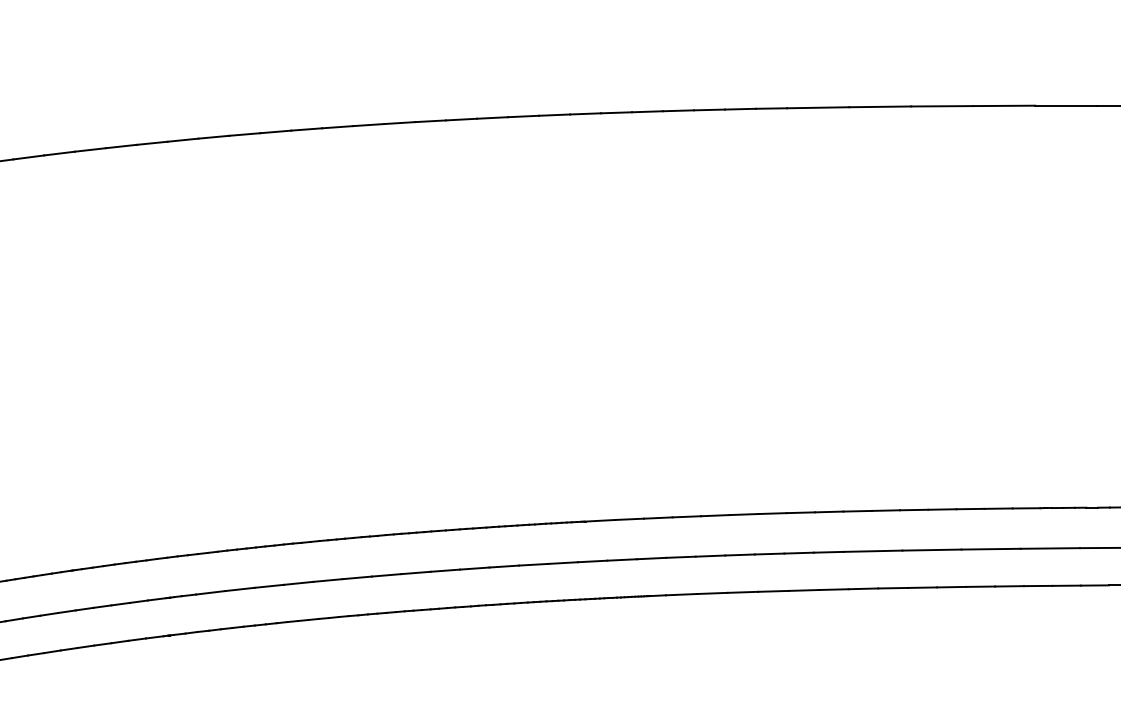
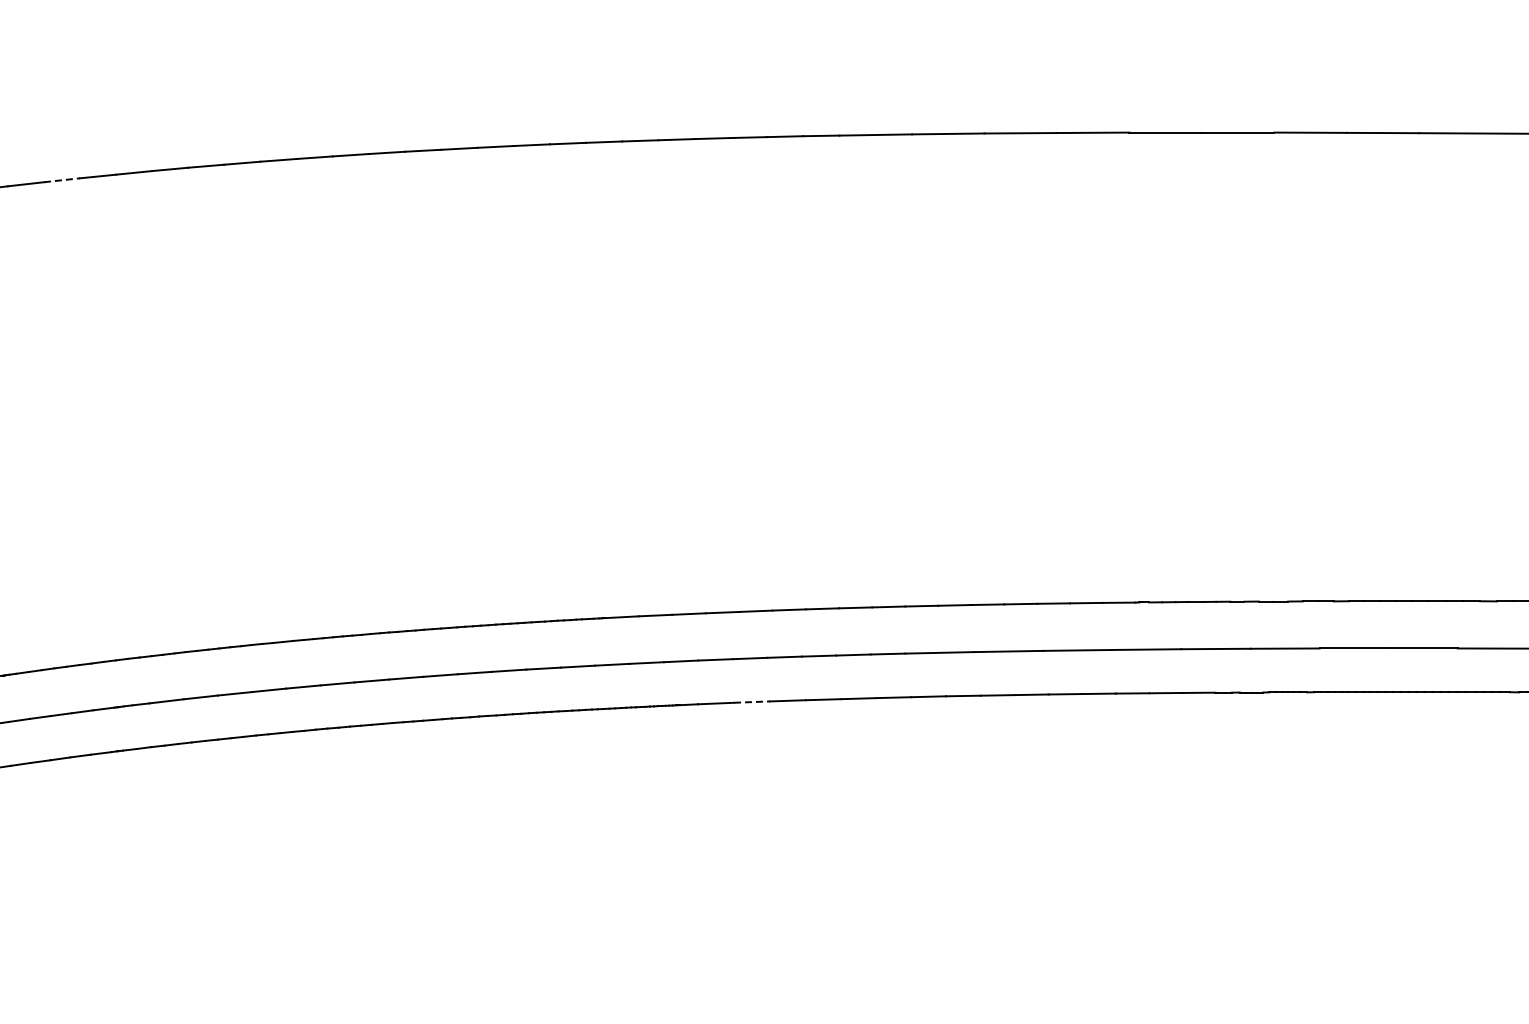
line: (121, 146) -> (62, 180), solid -> dashed
line: (712, 593) -> (752, 702), solid -> dashed

